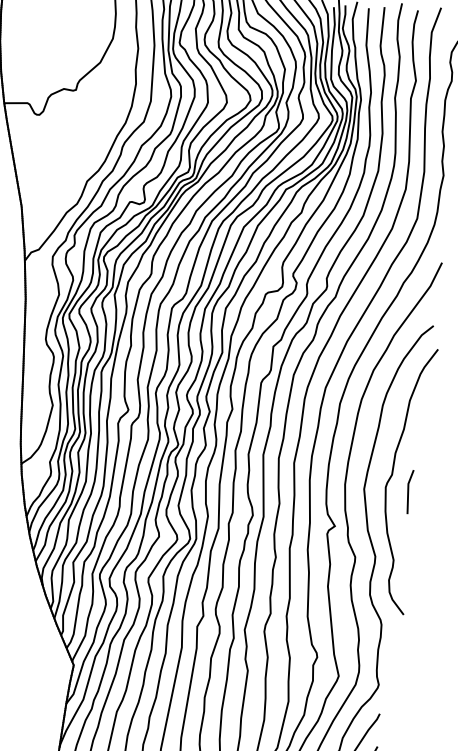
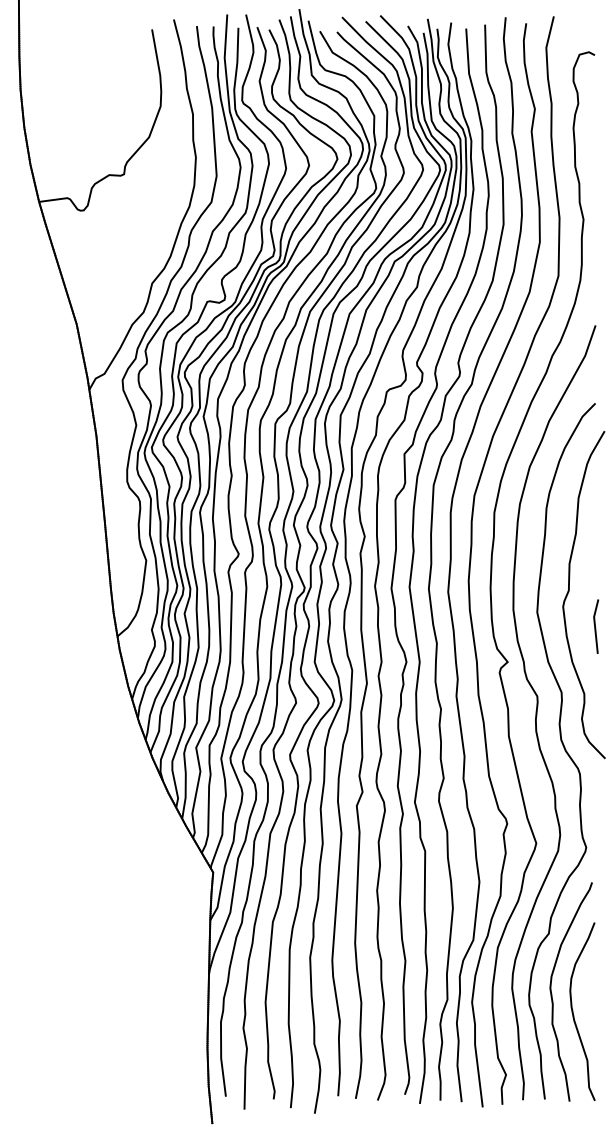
line: (408, 491) -> (595, 626), moved

